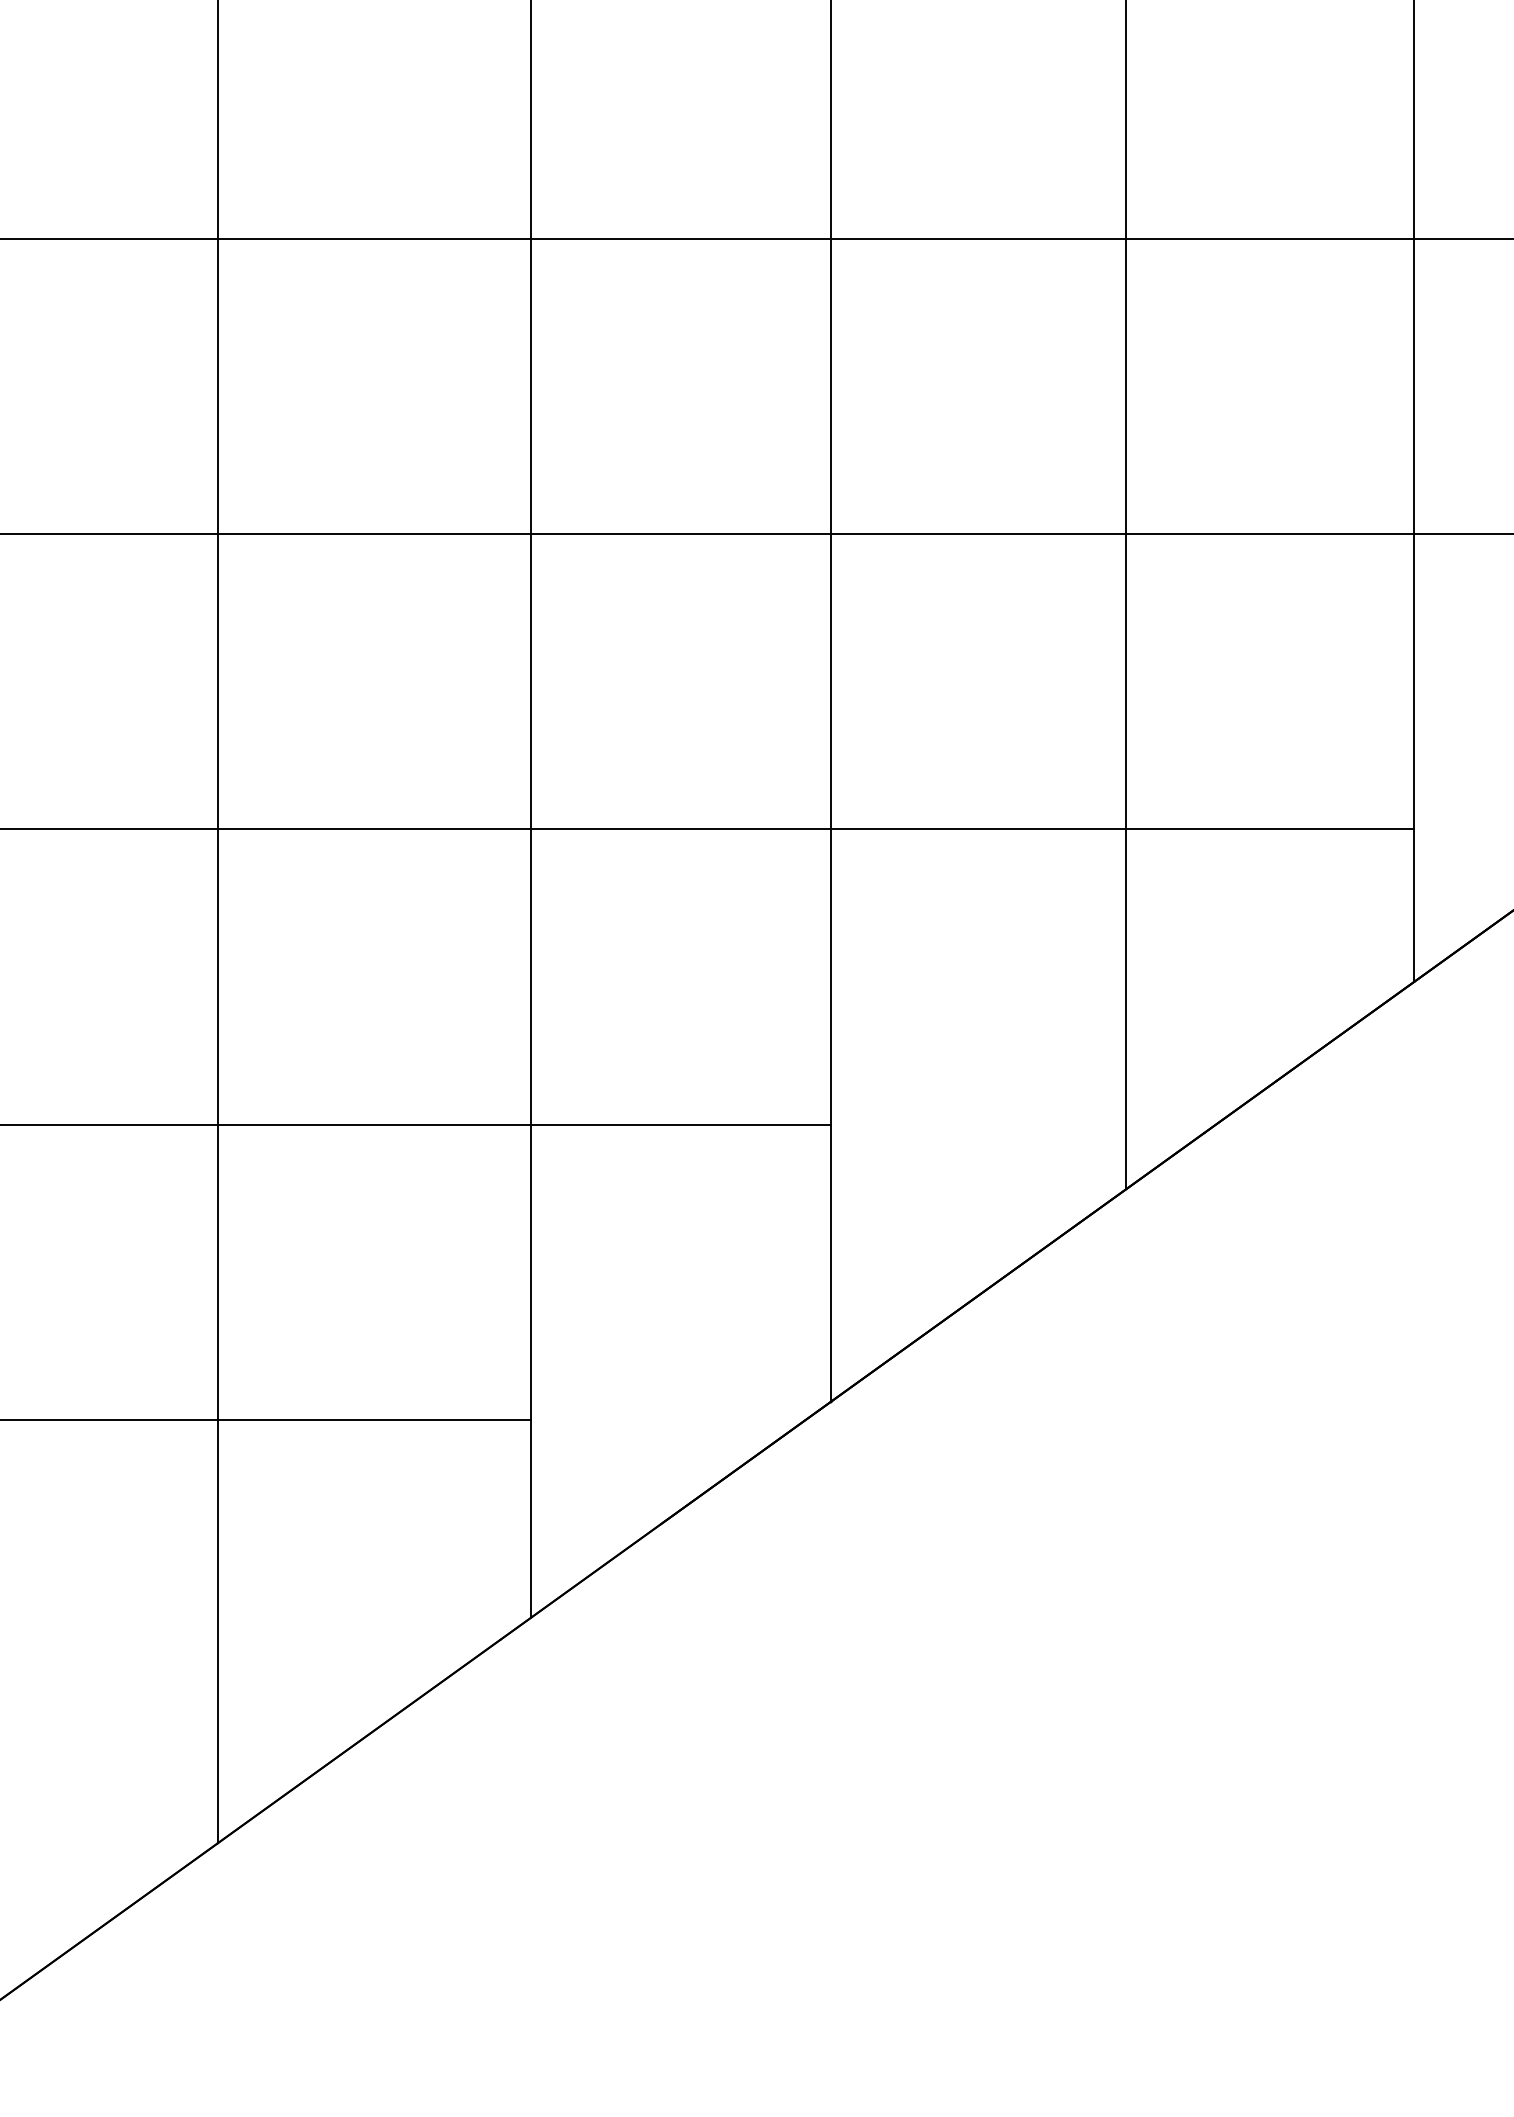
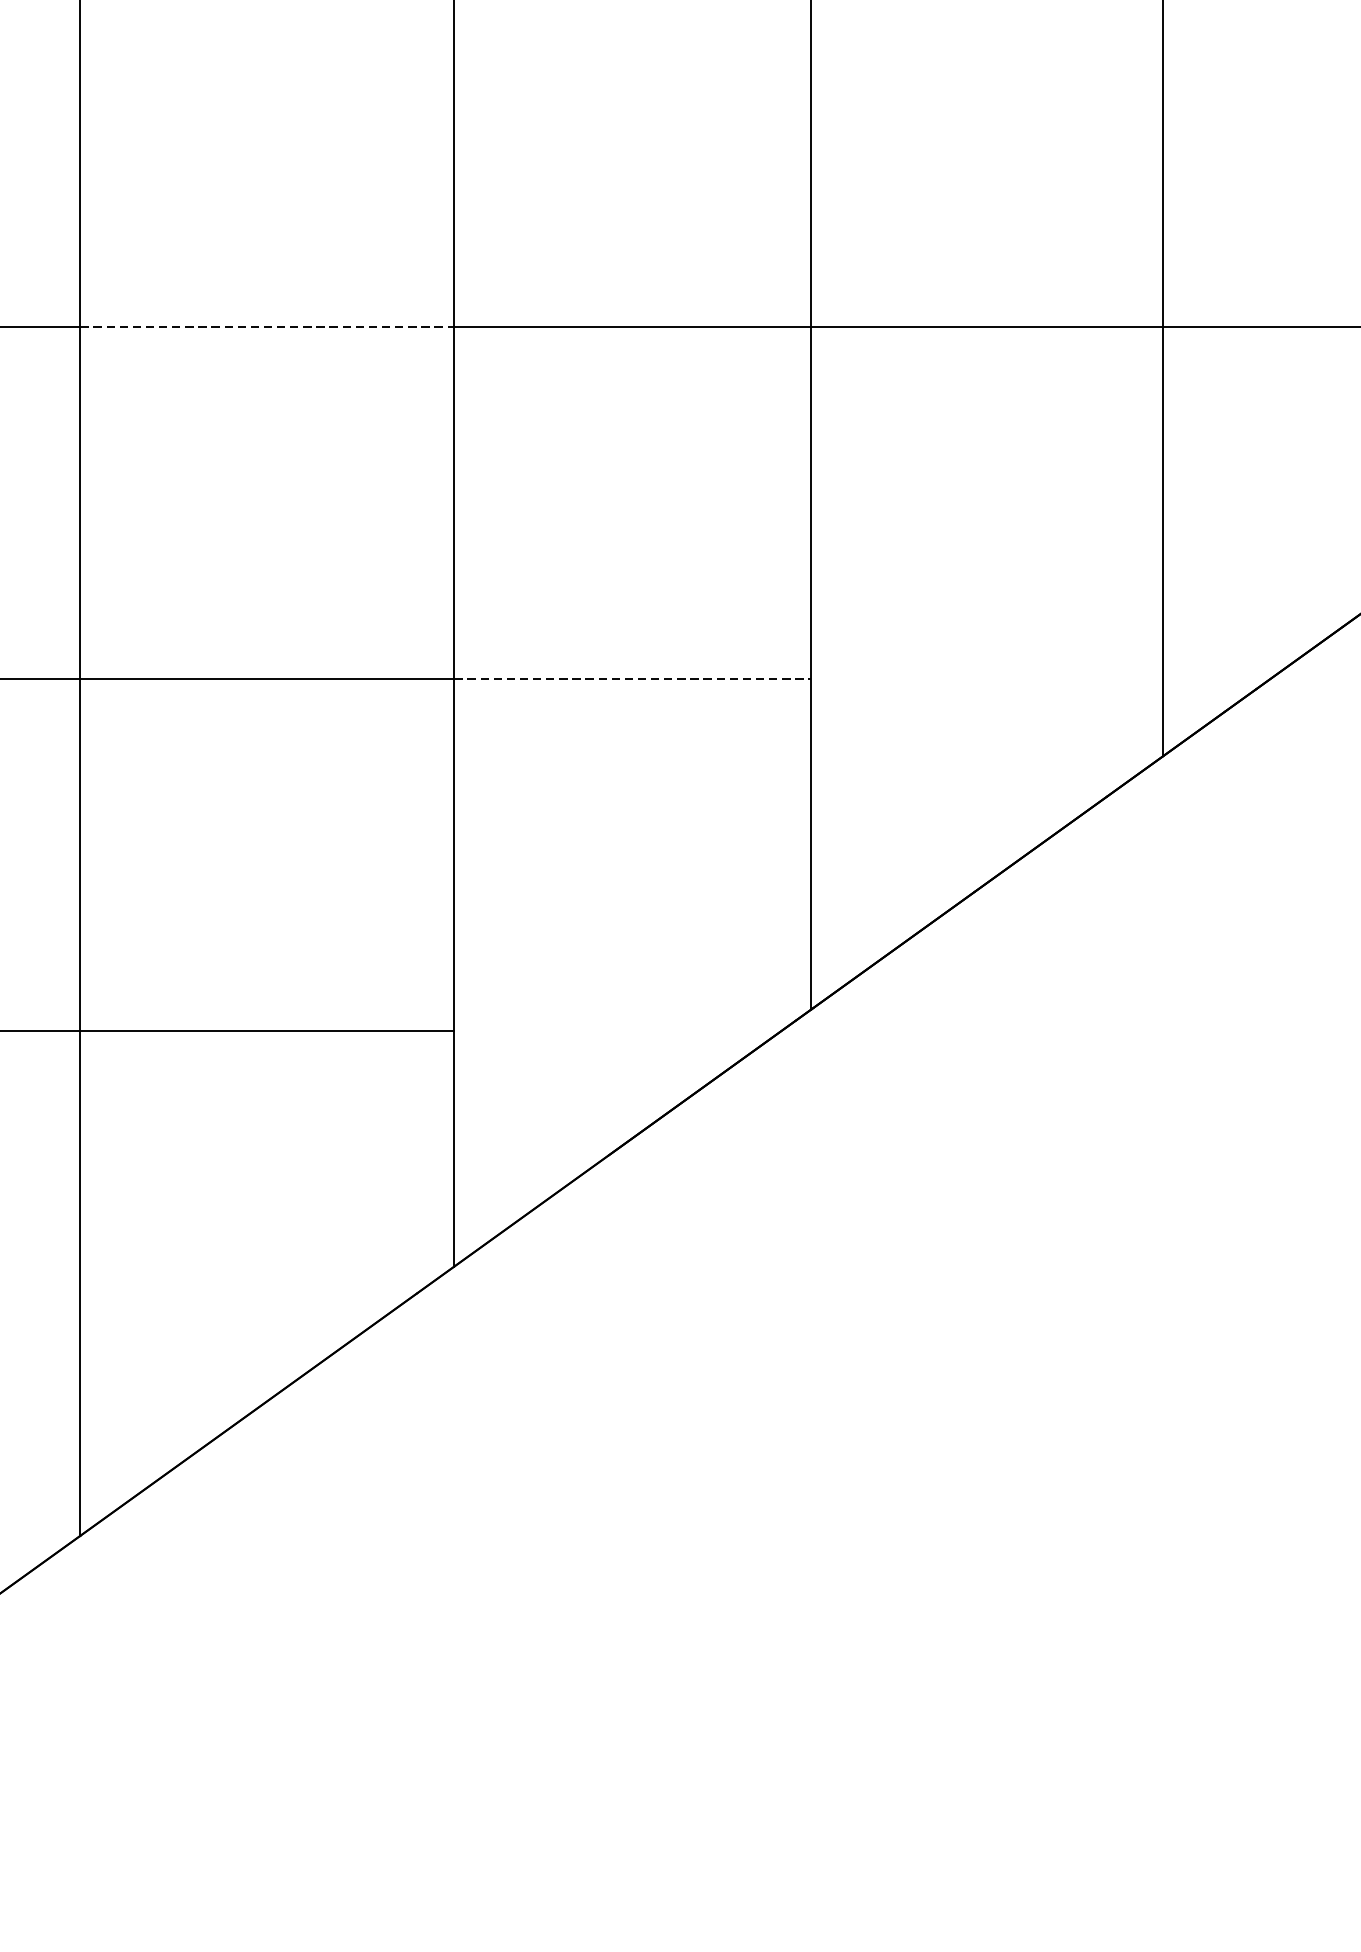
line: (374, 829) -> (267, 327), solid -> dashed
line: (681, 1124) -> (633, 678), solid -> dashed

